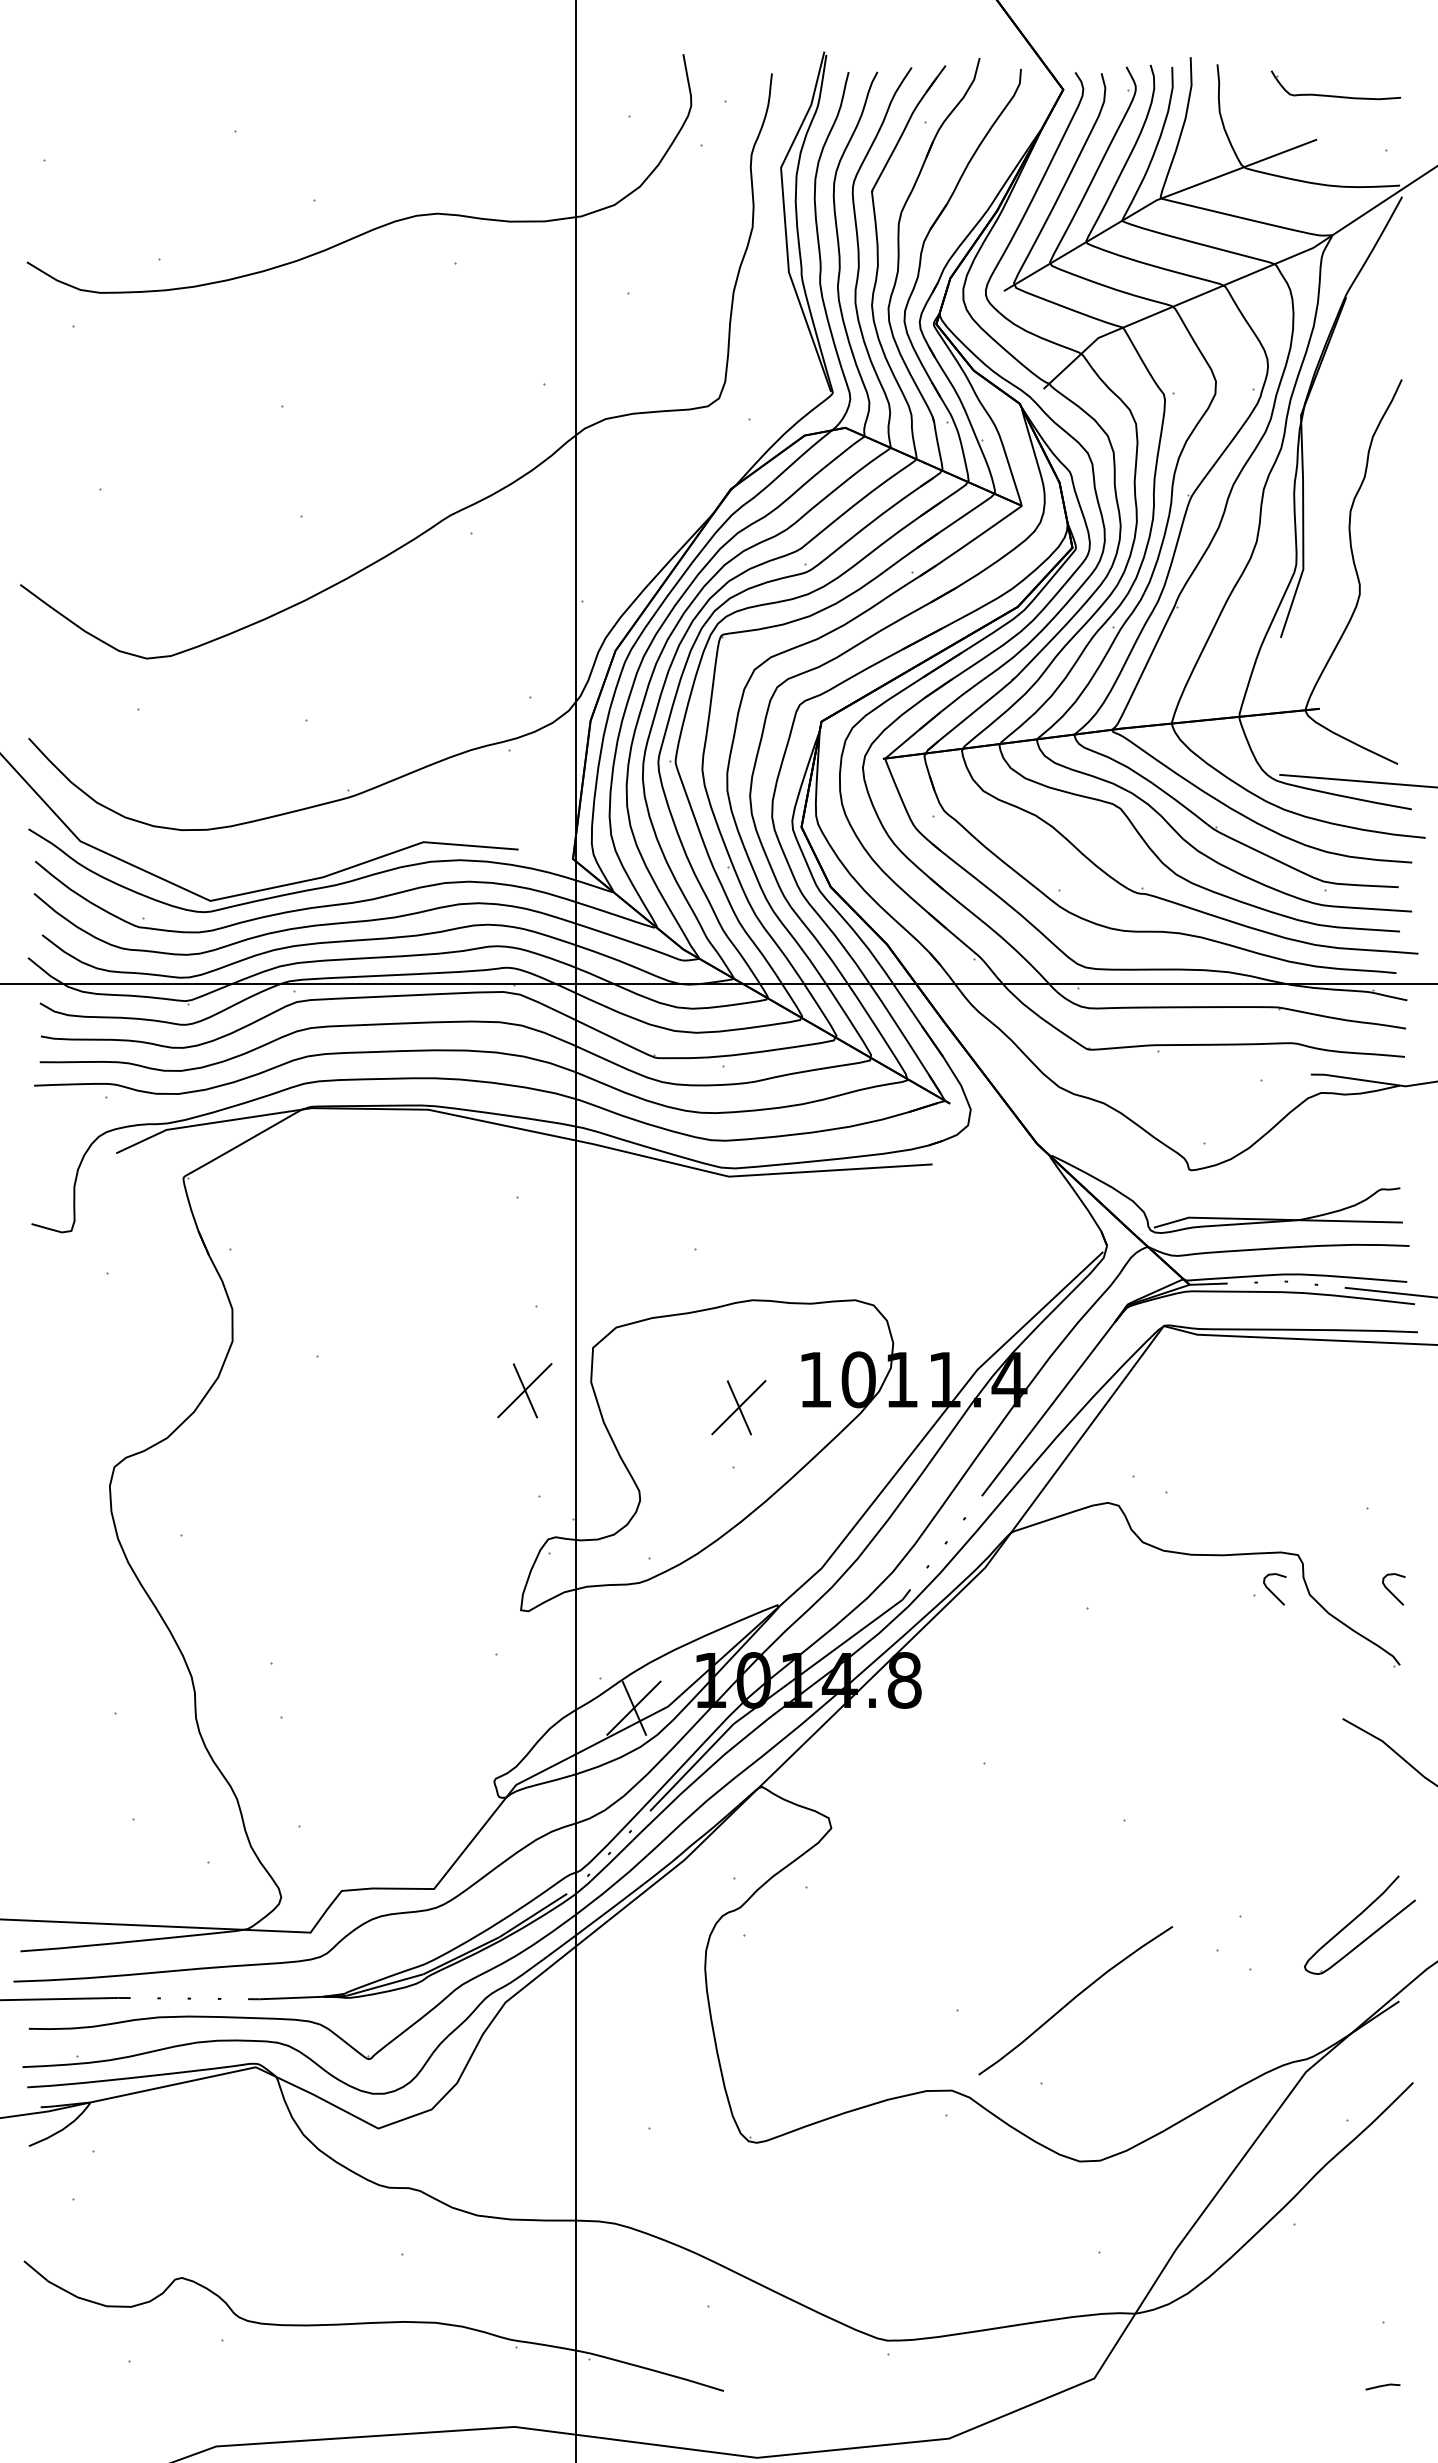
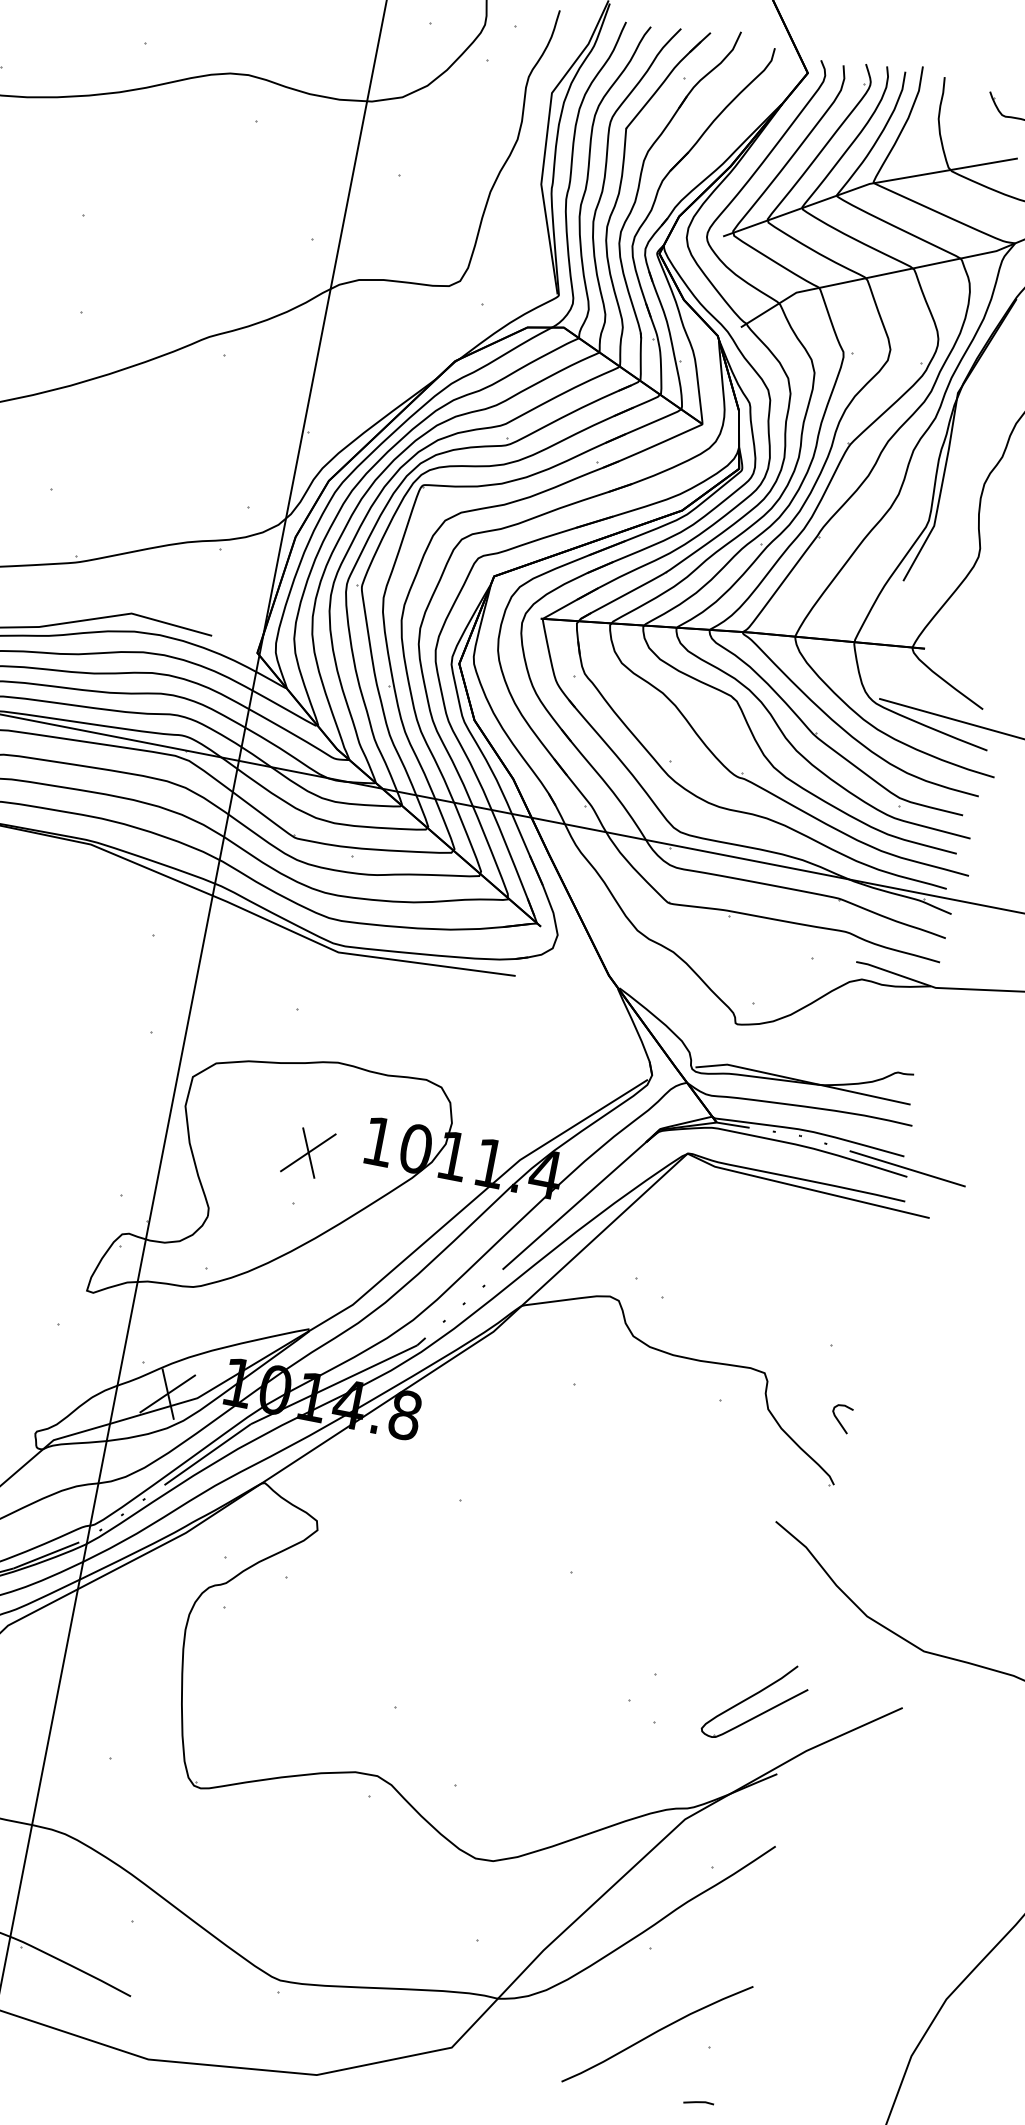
part: (524, 1390) -> (126, 1102), removed
curve: (1272, 1591) -> (736, 1400), removed
curve: (1074, 1999) -> (656, 2032), moved

